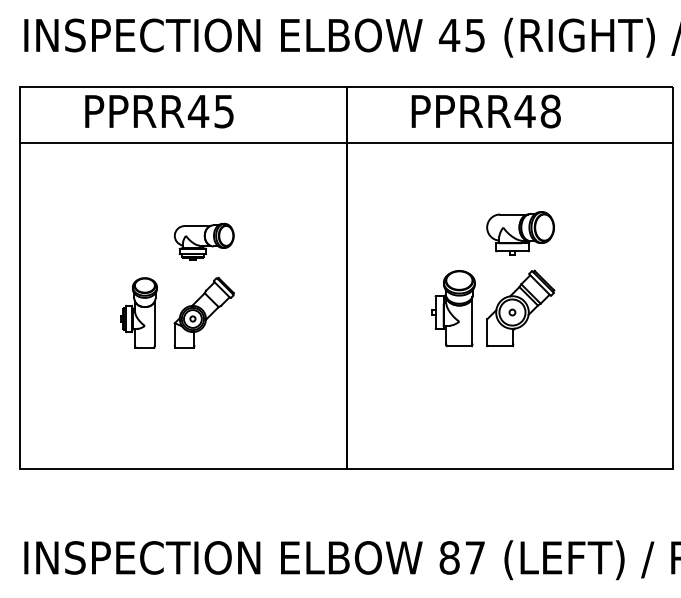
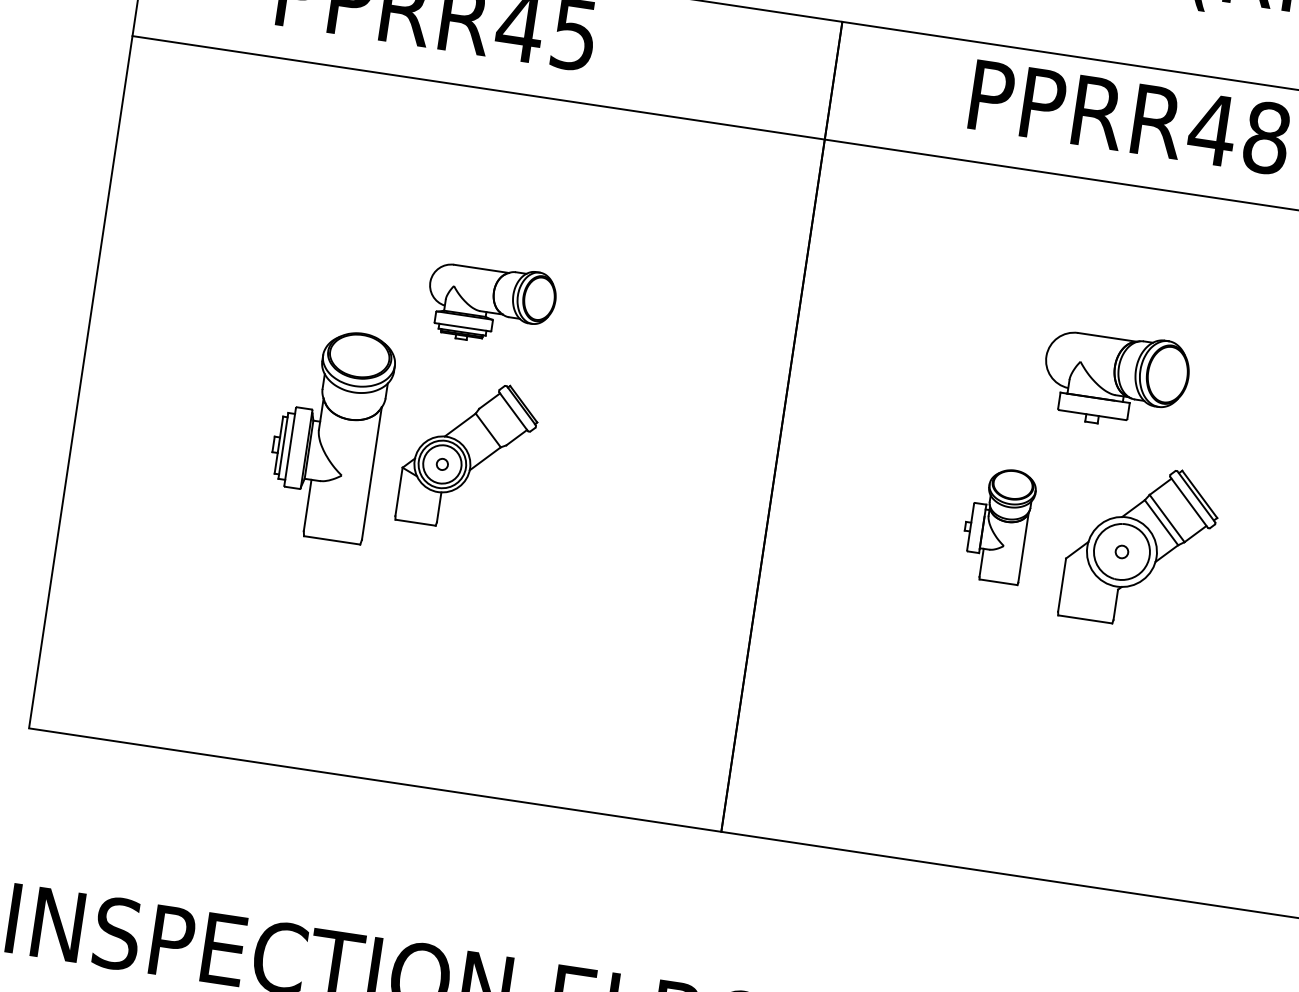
part: (520, 233) -> (1115, 379), moved
part: (453, 308) -> (998, 524), size x0.7
part: (138, 312) -> (329, 433), size x1.4

